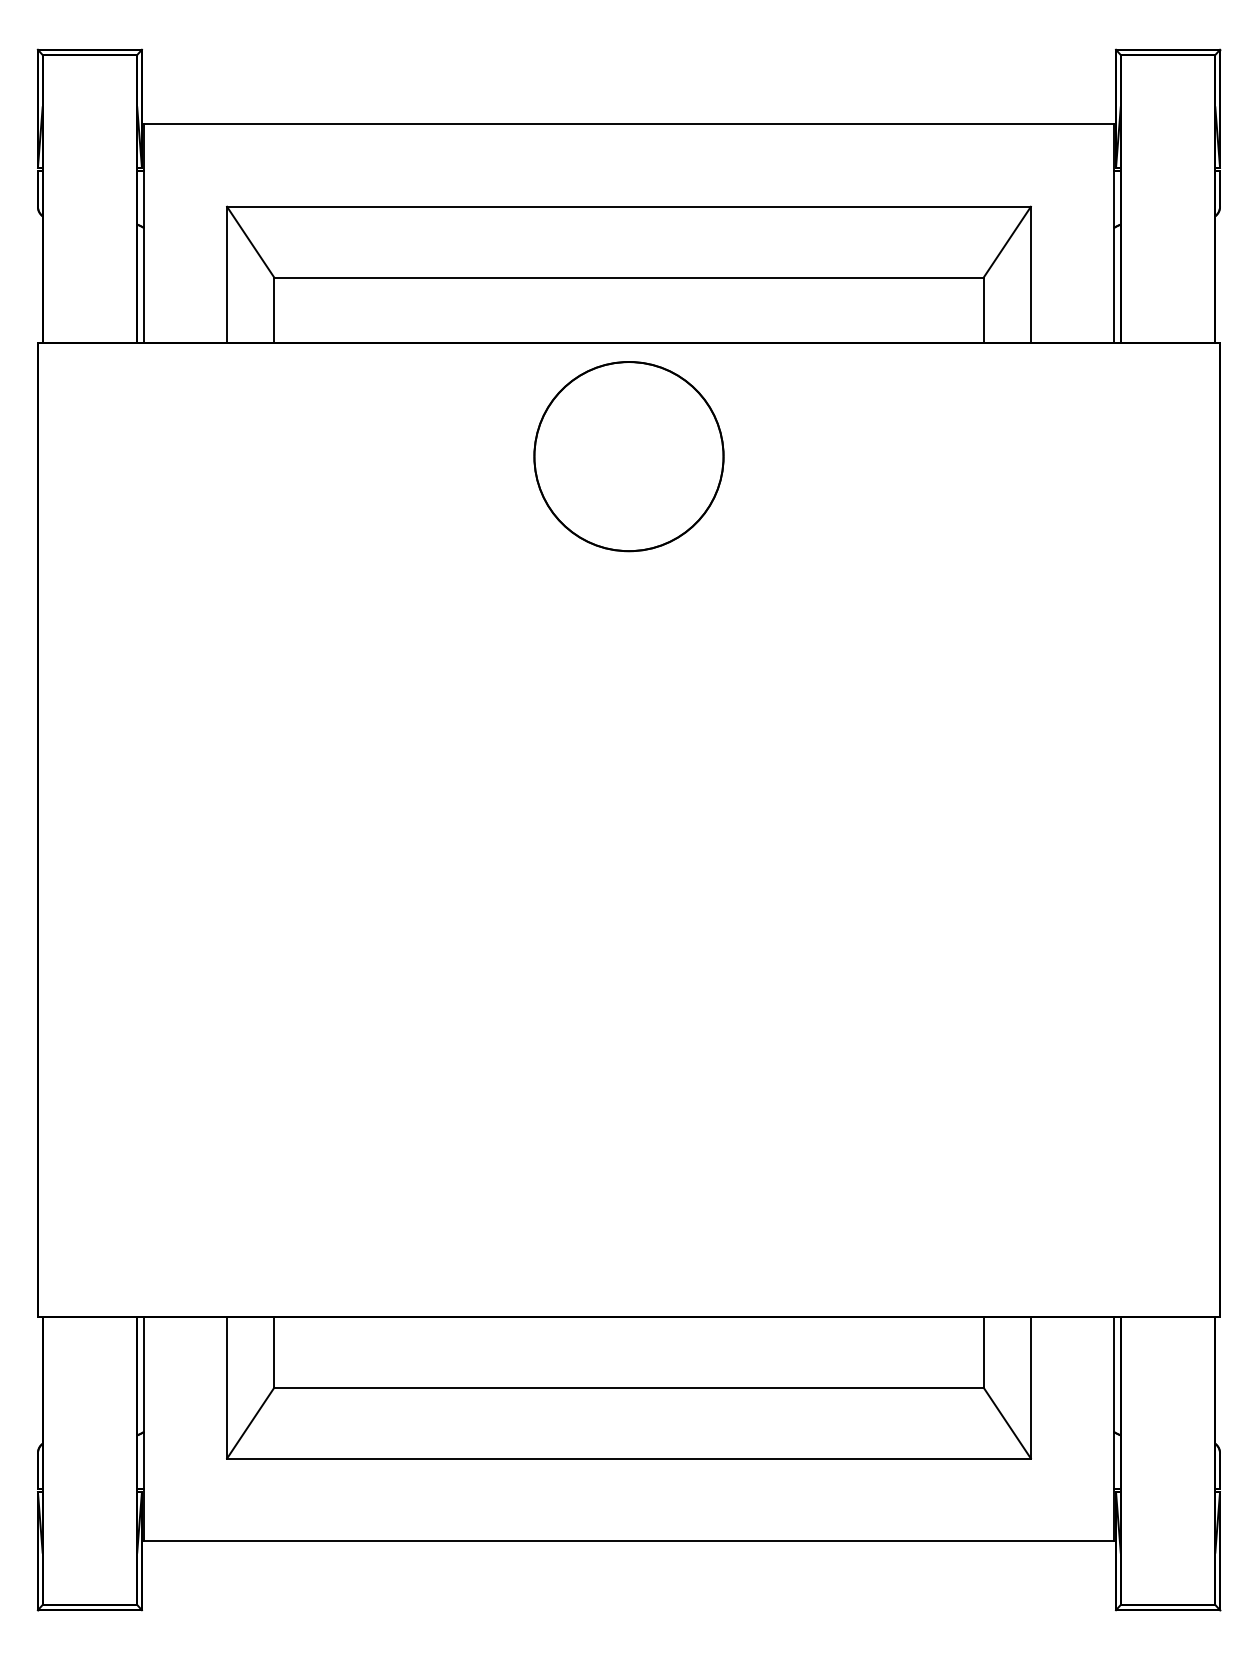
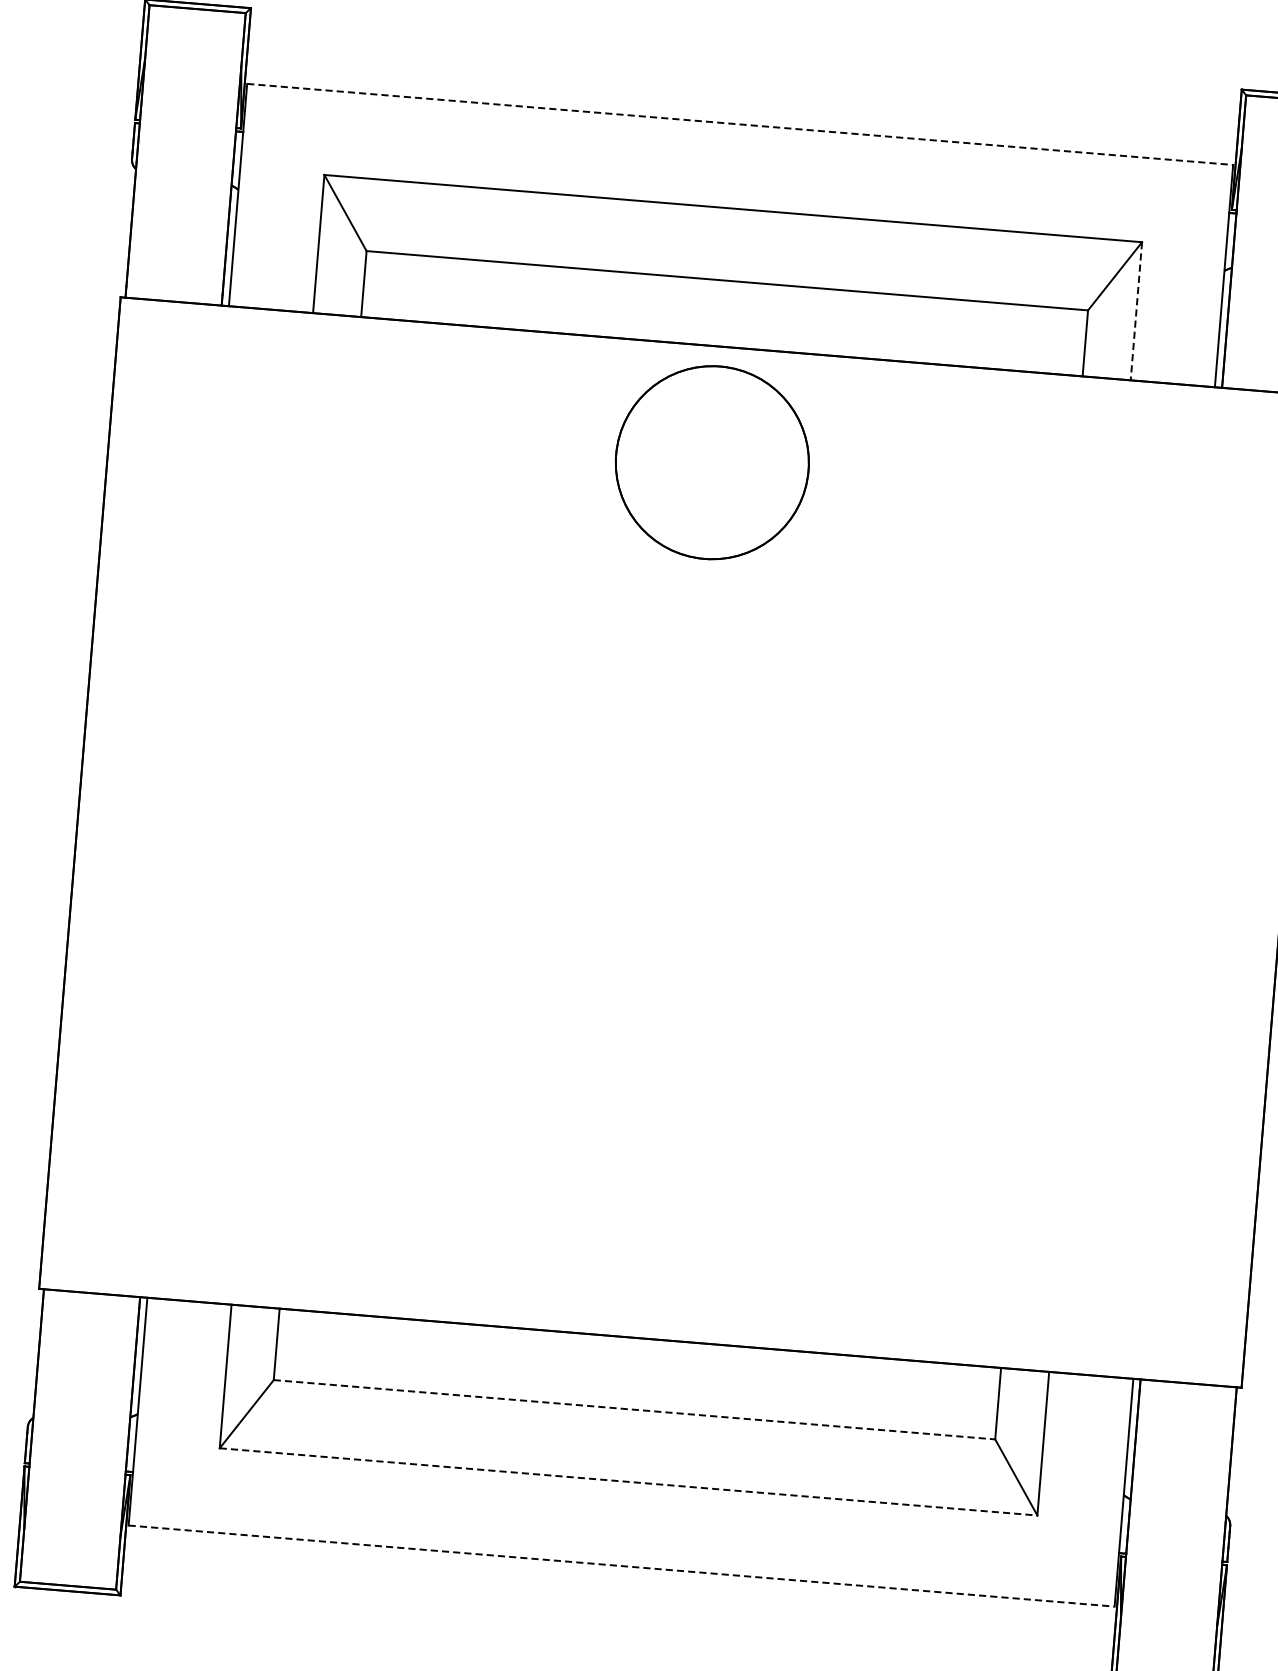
line: (629, 124) -> (740, 124), solid -> dashed
line: (1030, 274) -> (1135, 311), solid -> dashed
line: (629, 1387) -> (635, 1409), solid -> dashed
line: (629, 1458) -> (629, 1481), solid -> dashed
line: (629, 1541) -> (622, 1566), solid -> dashed

